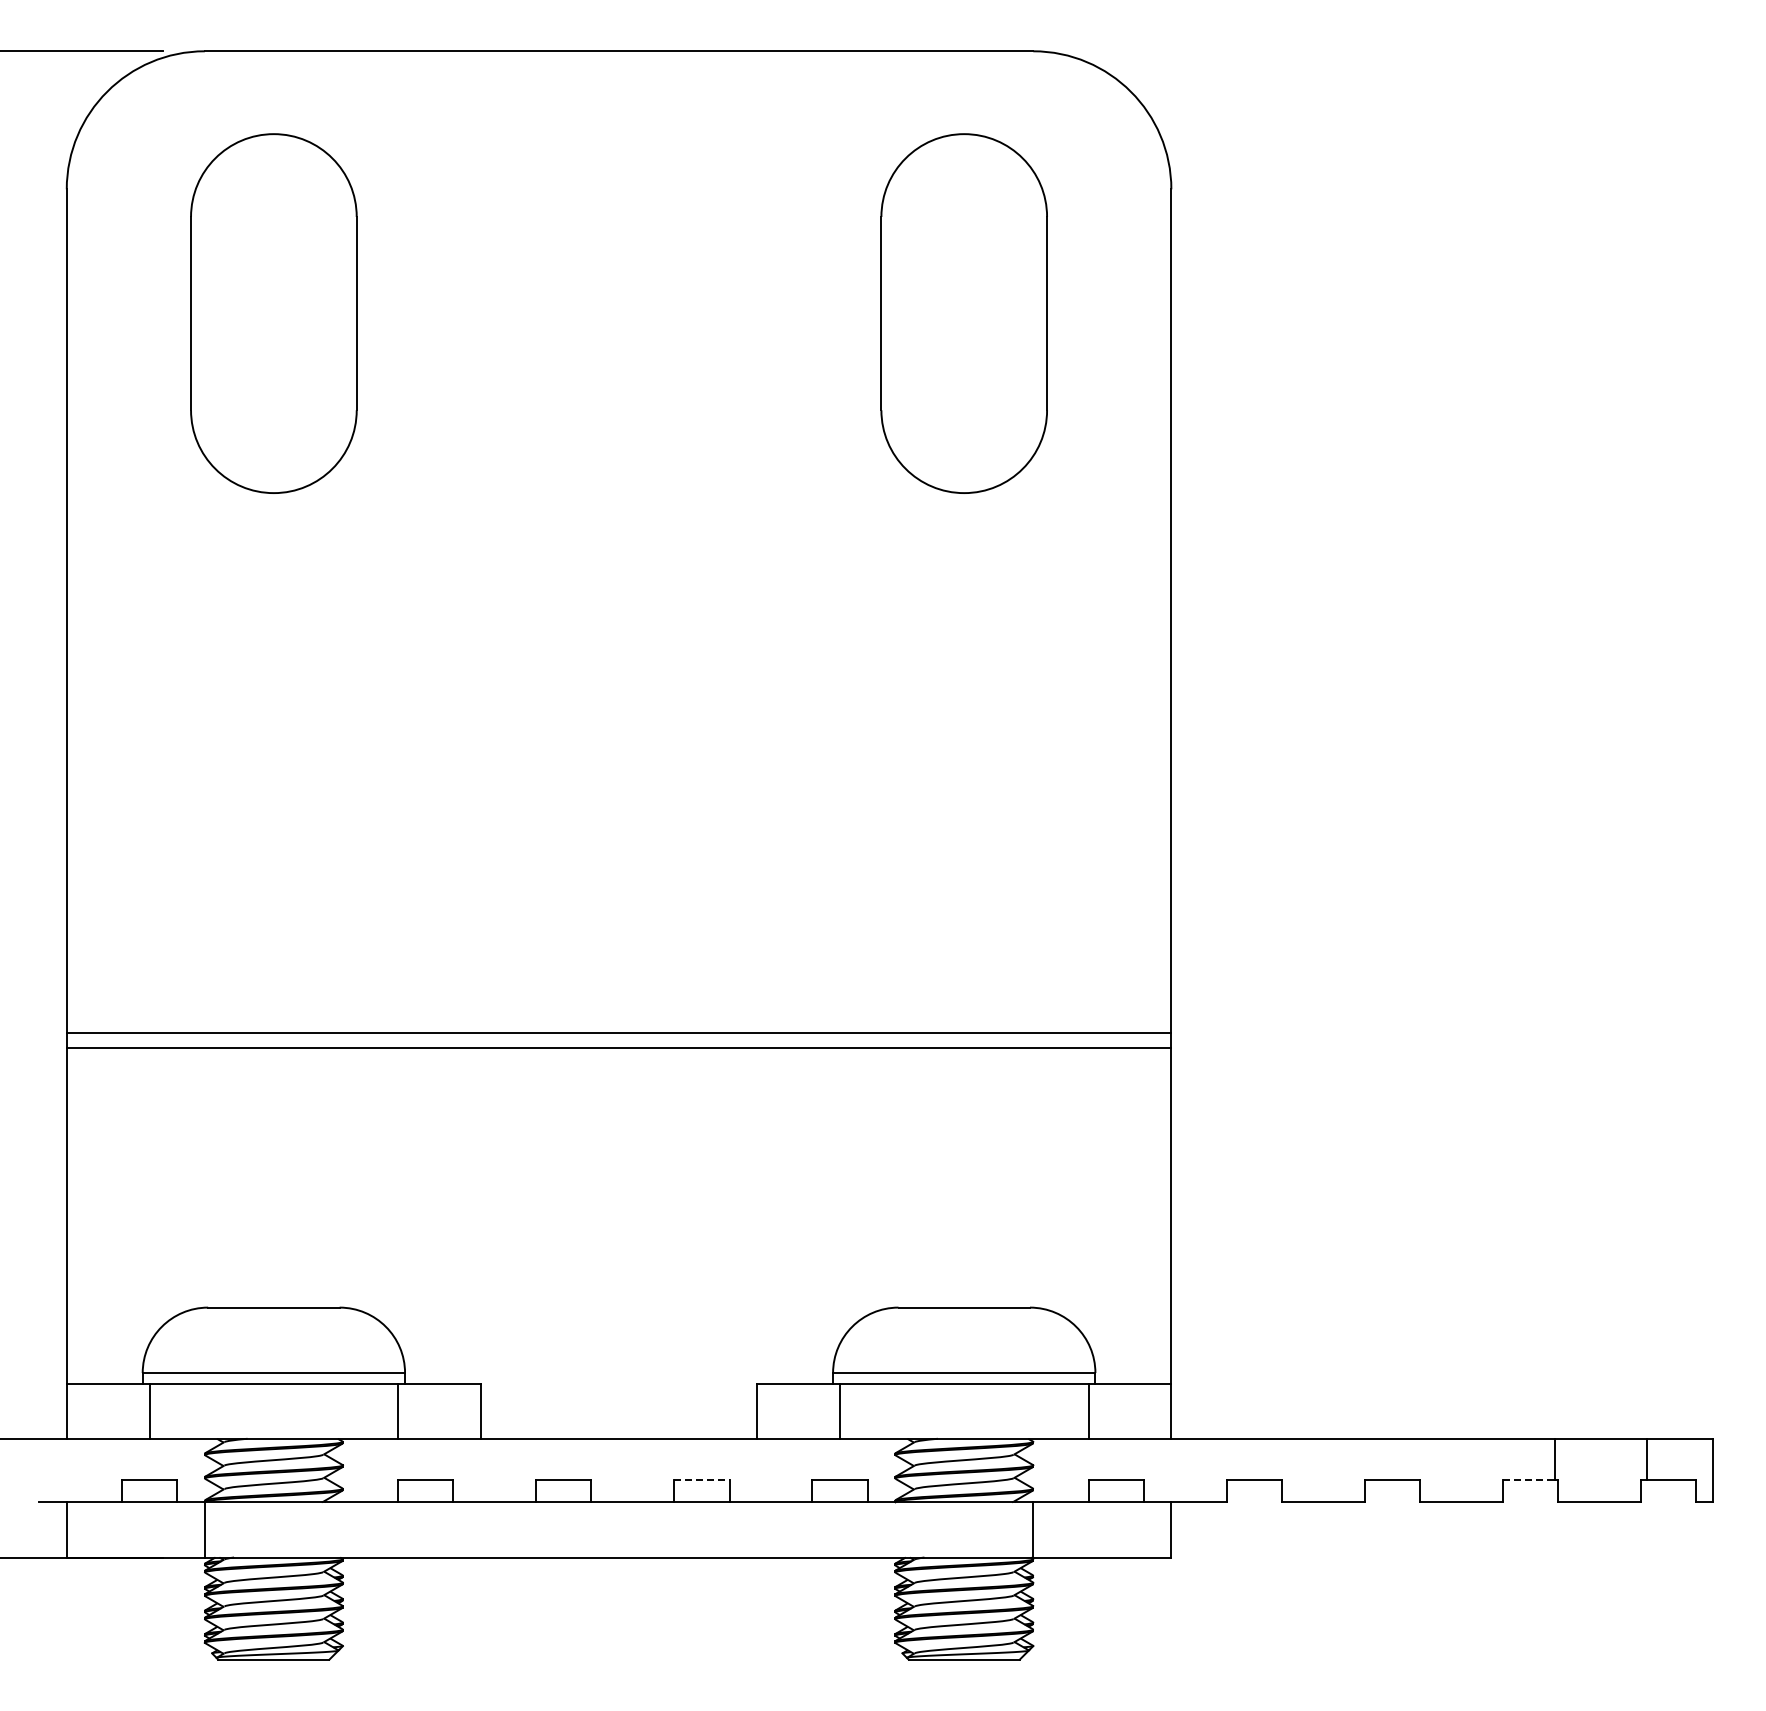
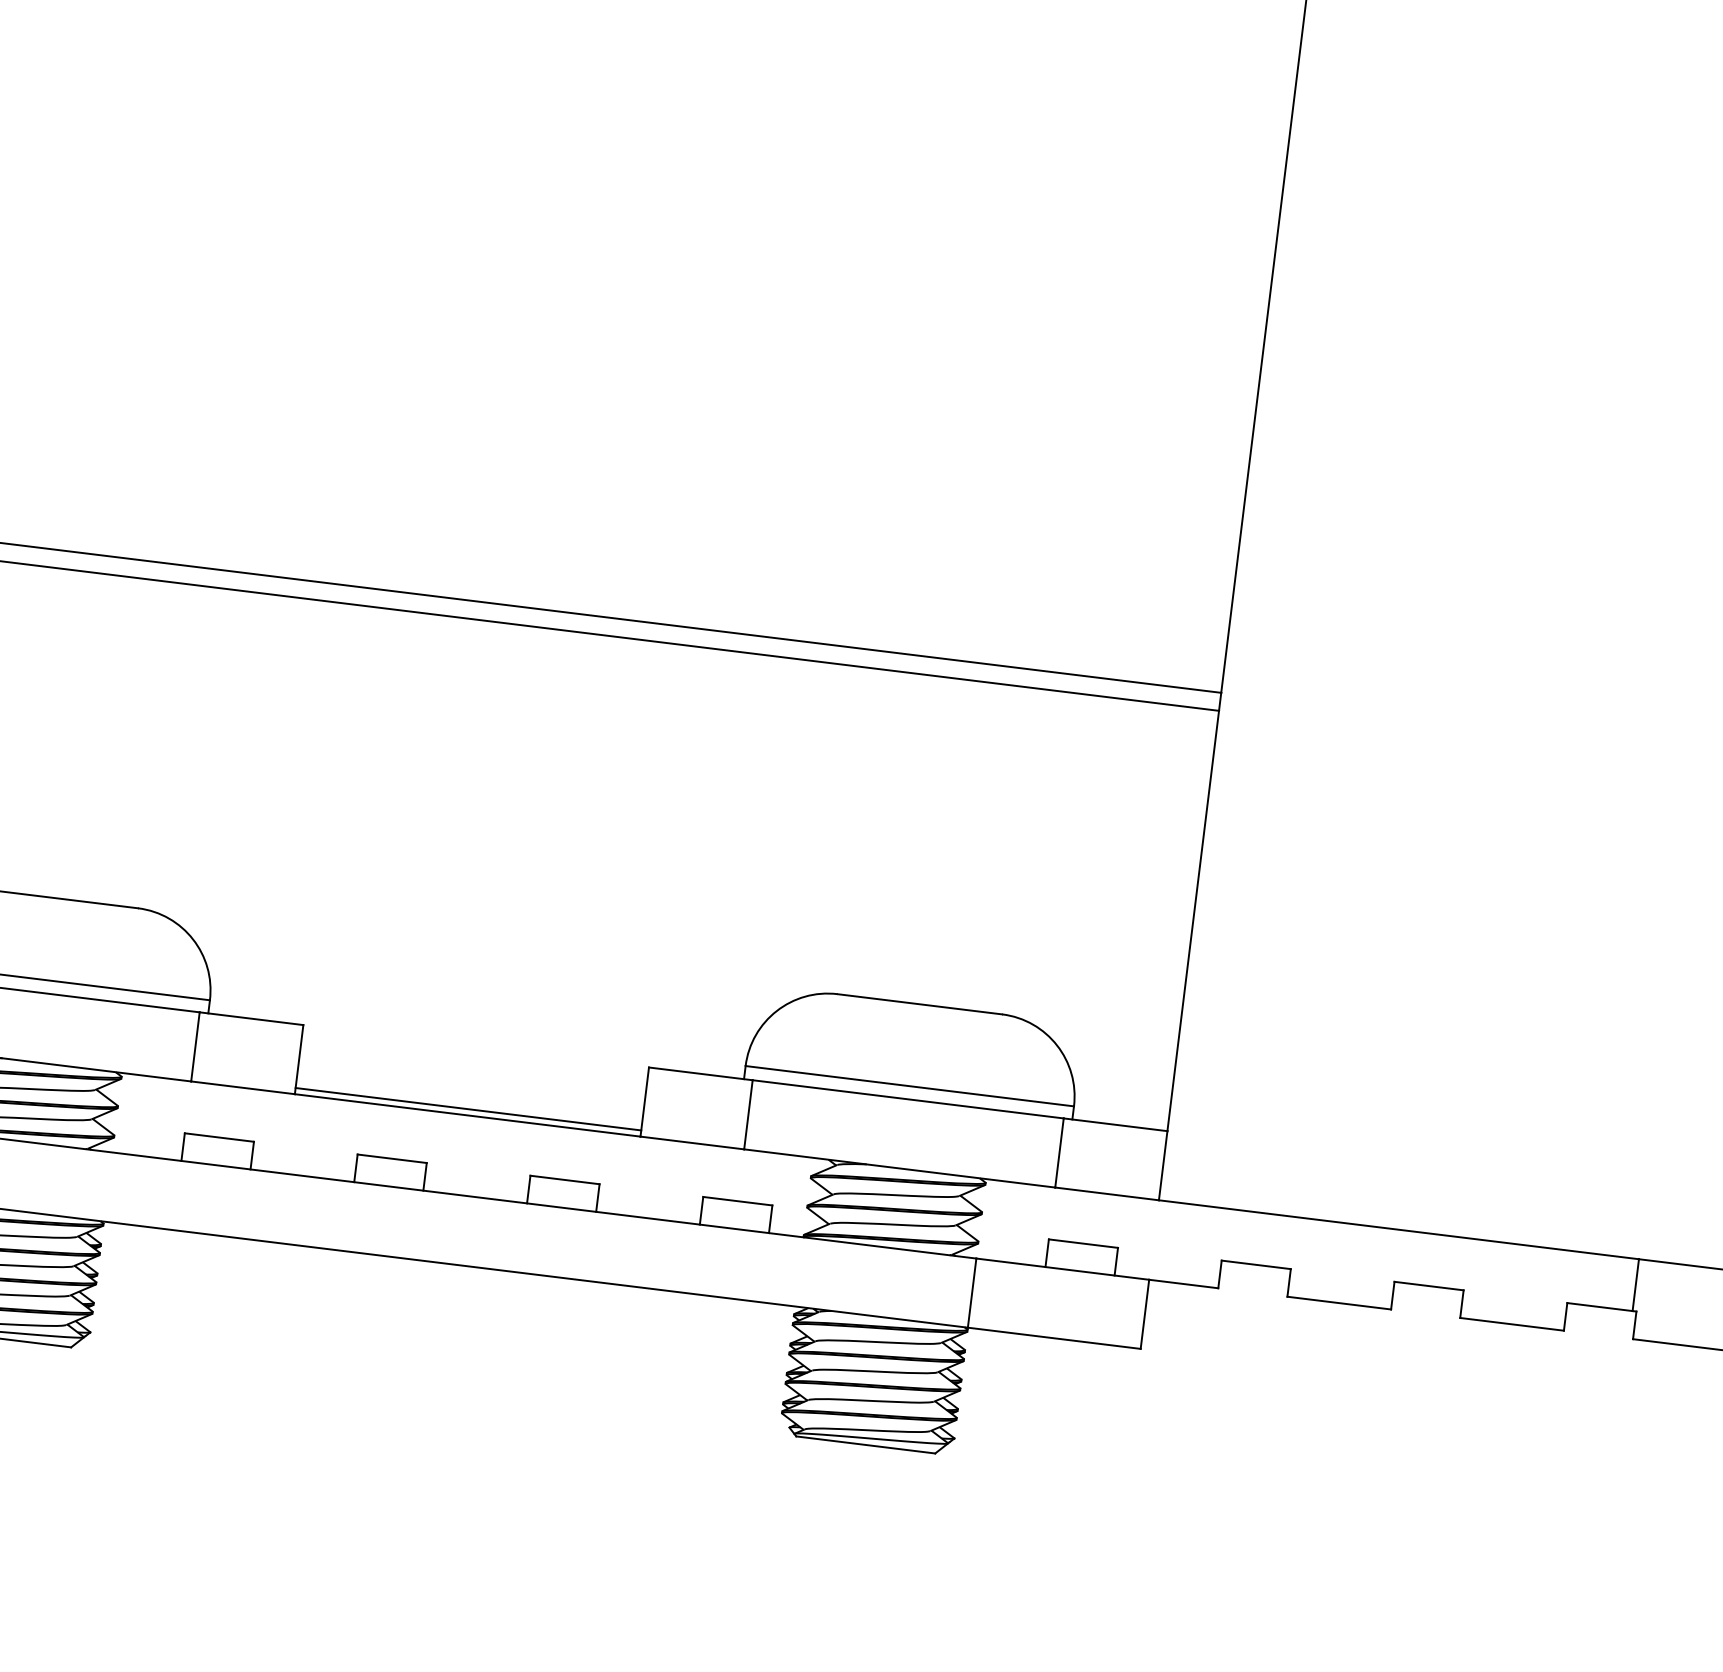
line: (619, 1433) -> (469, 1108), added
line: (701, 1480) -> (564, 1180), dashed -> solid
line: (1529, 1480) -> (1600, 1307), dashed -> solid

